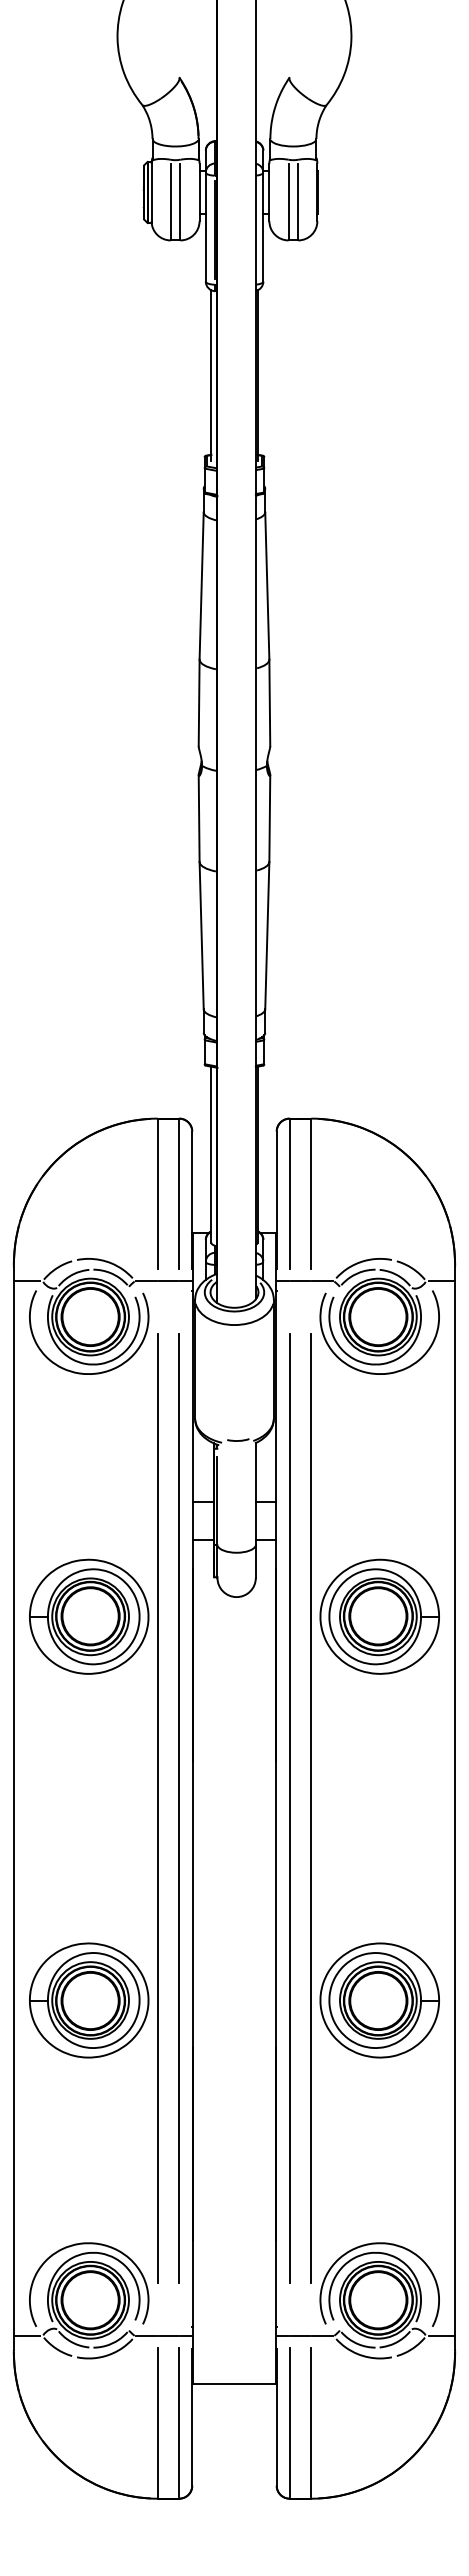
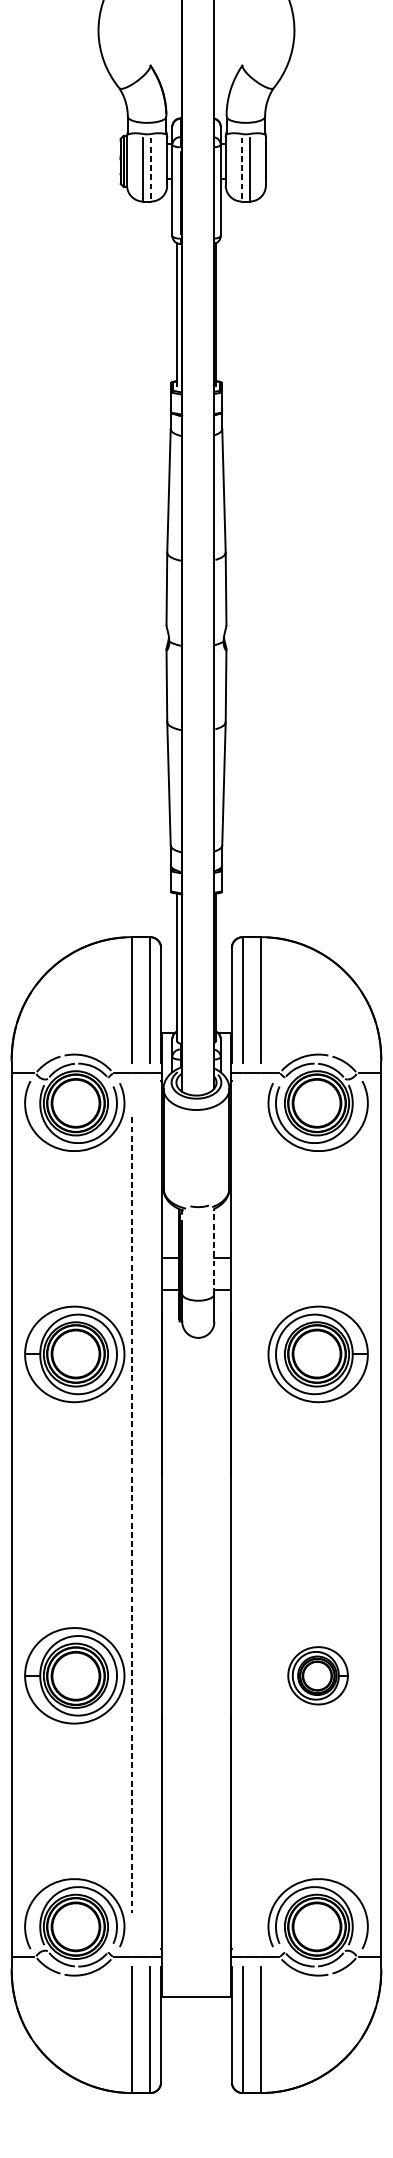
line: (180, 202) -> (151, 169), solid -> dashed
line: (288, 202) -> (241, 169), solid -> dashed
line: (255, 1493) -> (214, 1251), solid -> dashed
line: (157, 1808) -> (132, 1514), solid -> dashed
line: (178, 1808) -> (149, 1514), removed
line: (290, 1808) -> (243, 1514), removed
line: (311, 1808) -> (260, 1514), removed
part: (379, 2000) -> (317, 1675), size x0.6

